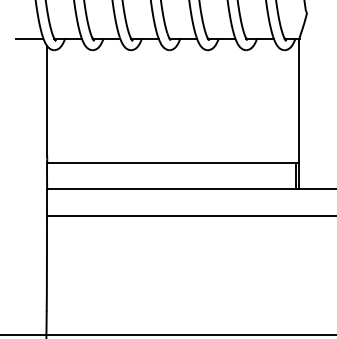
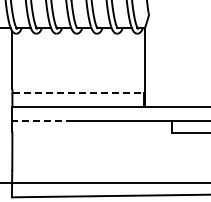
line: (174, 161) -> (79, 92), solid -> dashed
line: (102, 217) -> (41, 121), solid -> dashed

